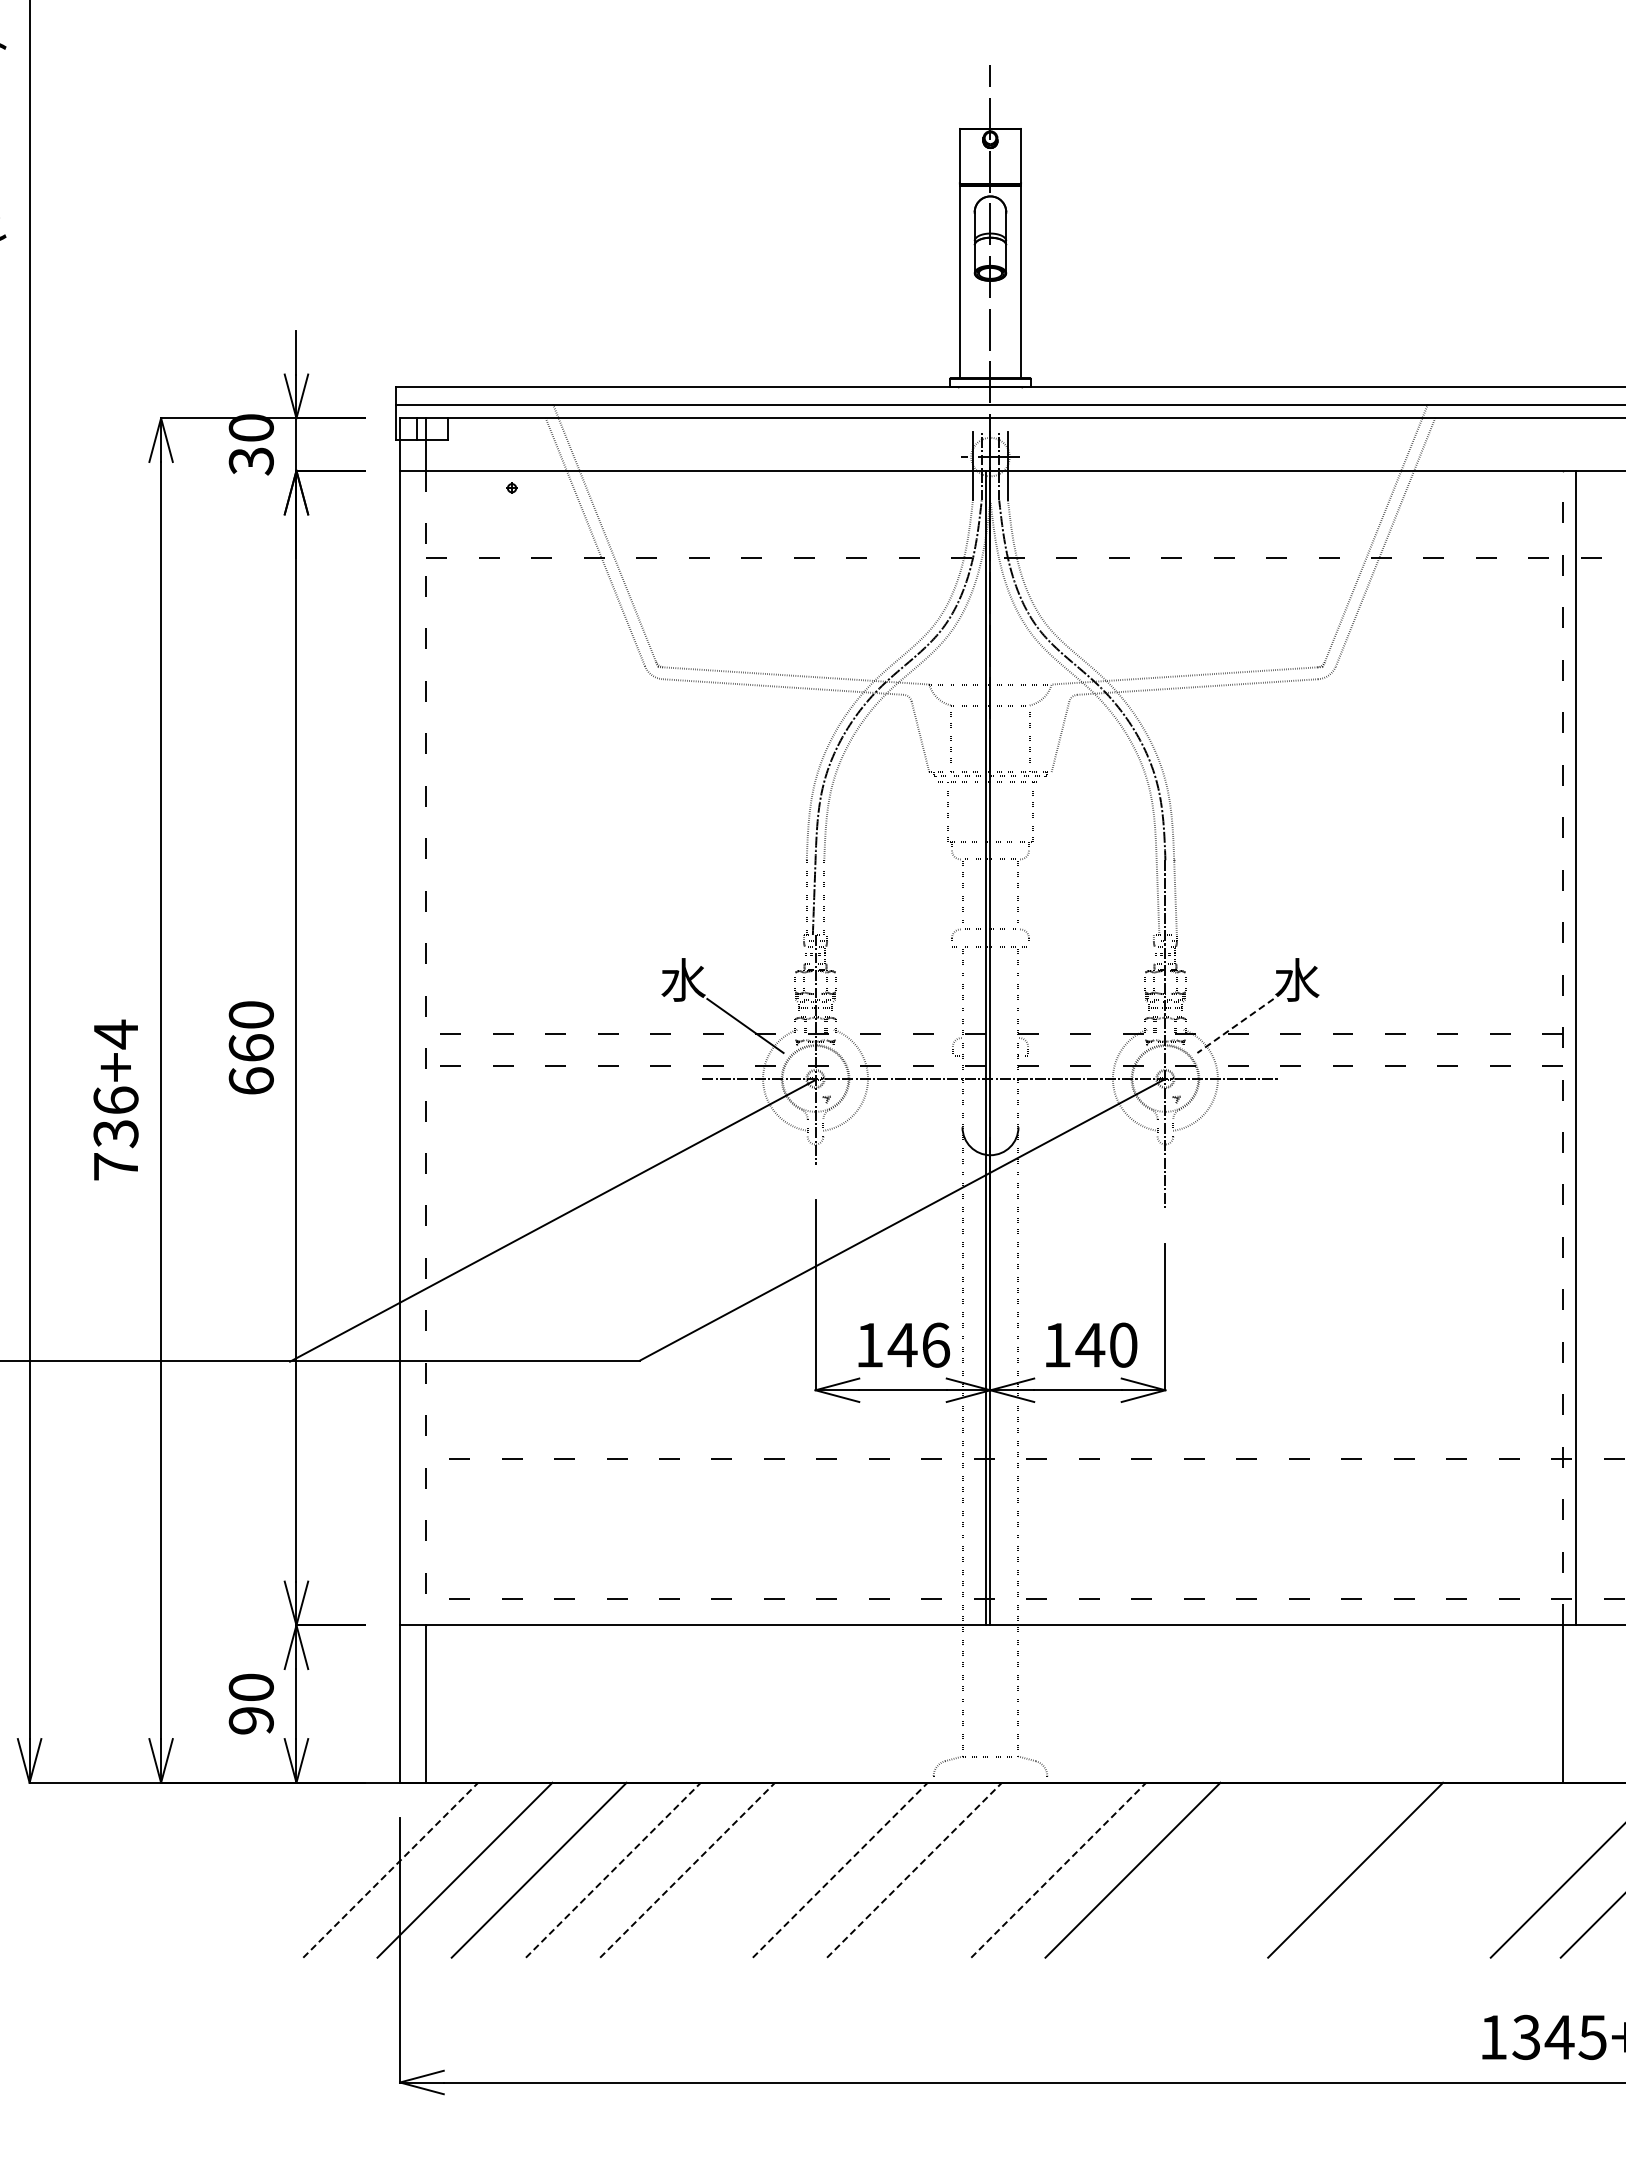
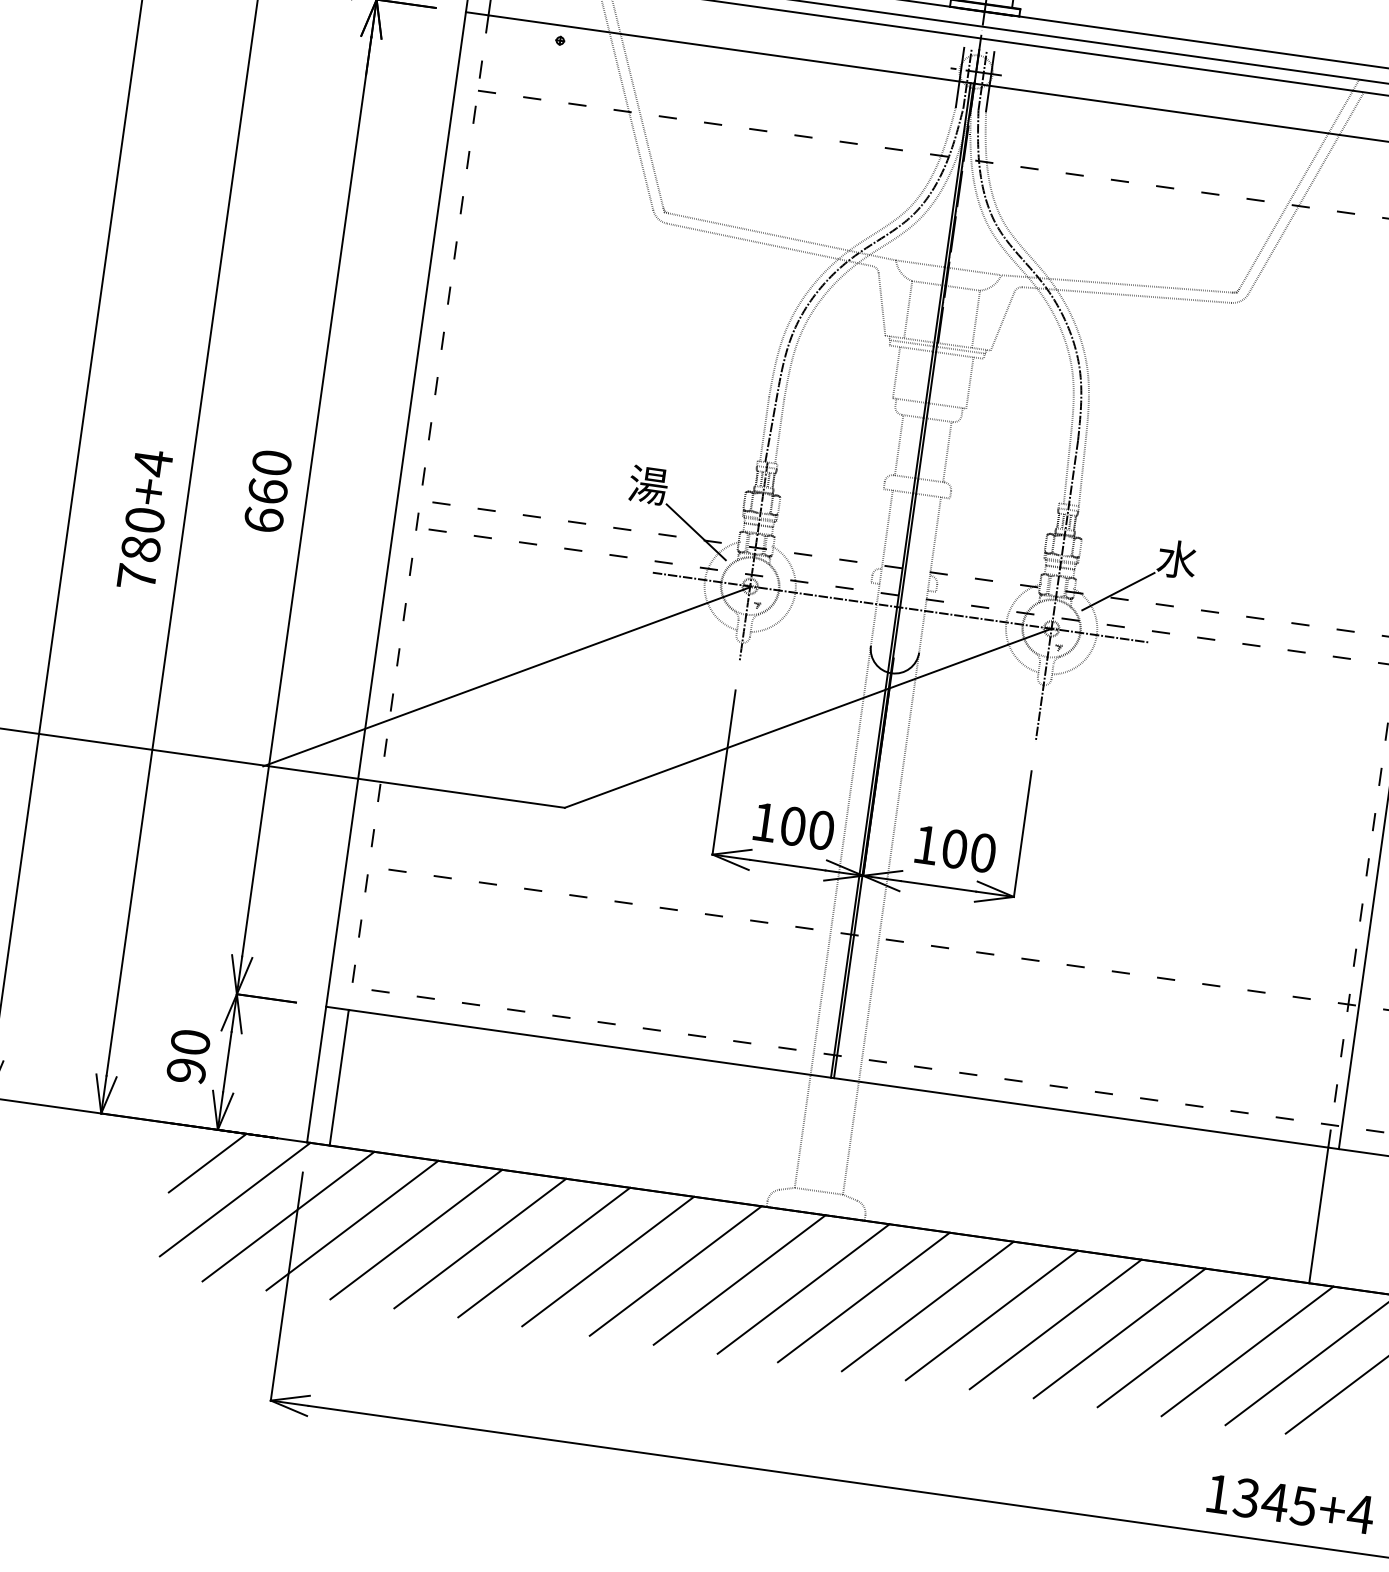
text: (683, 979) -> (648, 484), 水 -> 湯
line: (1235, 1025) -> (1118, 591), dashed -> solid
text: (115, 1117) -> (142, 534), 736+4 -> 780+4
text: (918, 1344) -> (806, 827), 146 -> 100
text: (1090, 1344) -> (954, 848), 140 -> 100
line: (289, 1821) -> (207, 1162), added
line: (327, 1859) -> (235, 1199), added
line: (761, 1869) -> (607, 1260), added
line: (988, 1869) -> (803, 1288), added
line: (1206, 1869) -> (991, 1314), added
line: (1280, 1869) -> (1055, 1323), added
line: (1429, 1869) -> (1183, 1341), added
line: (1503, 1869) -> (1247, 1350), added
line: (390, 1870) -> (288, 1216), dashed -> solid
line: (613, 1870) -> (480, 1243), dashed -> solid
line: (687, 1870) -> (544, 1252), dashed -> solid
line: (840, 1870) -> (675, 1271), dashed -> solid
line: (914, 1870) -> (739, 1280), dashed -> solid
line: (1058, 1870) -> (863, 1297), dashed -> solid

